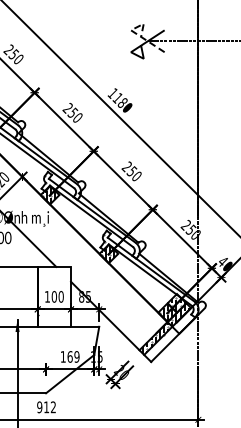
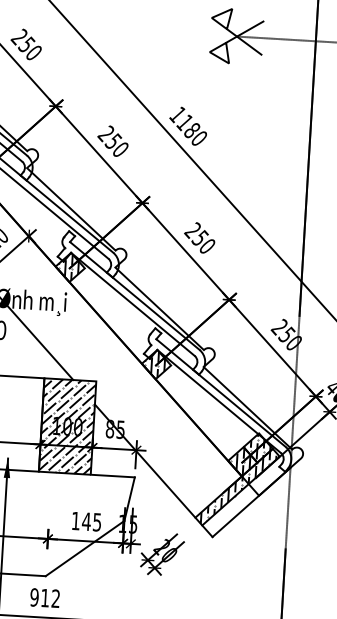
line: (135, 33) -> (218, 23), dashed -> solid
hatch: (54, 296) -> (67, 425), added
text: (73, 356) -> (91, 521), 169 -> 145

